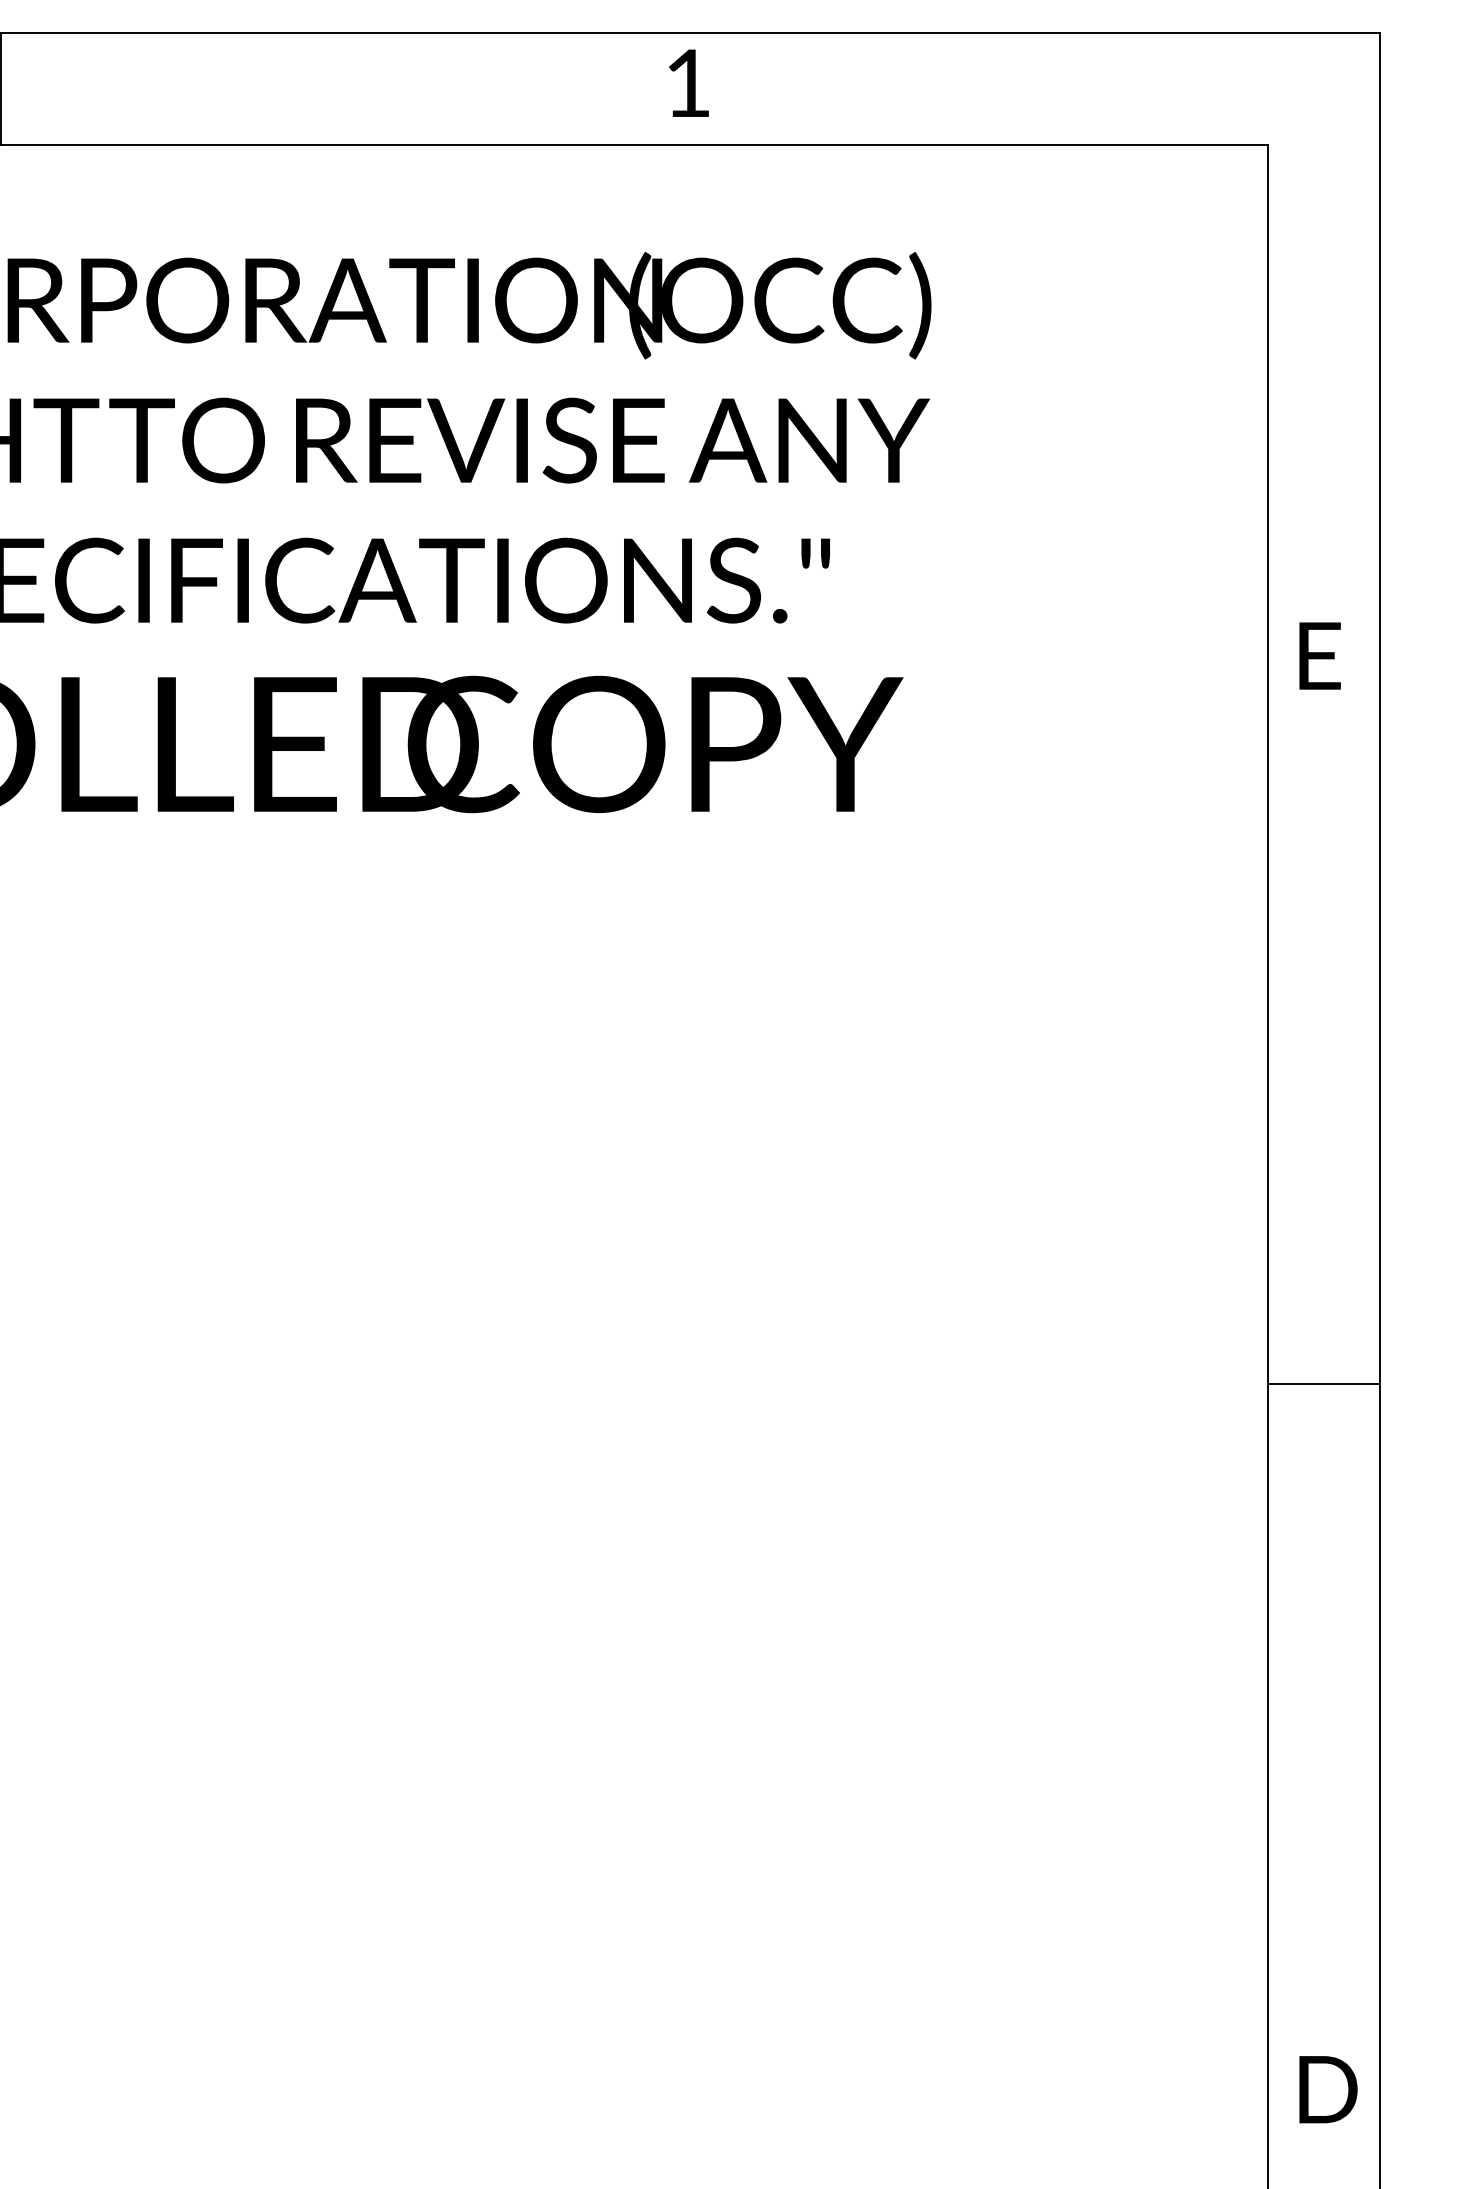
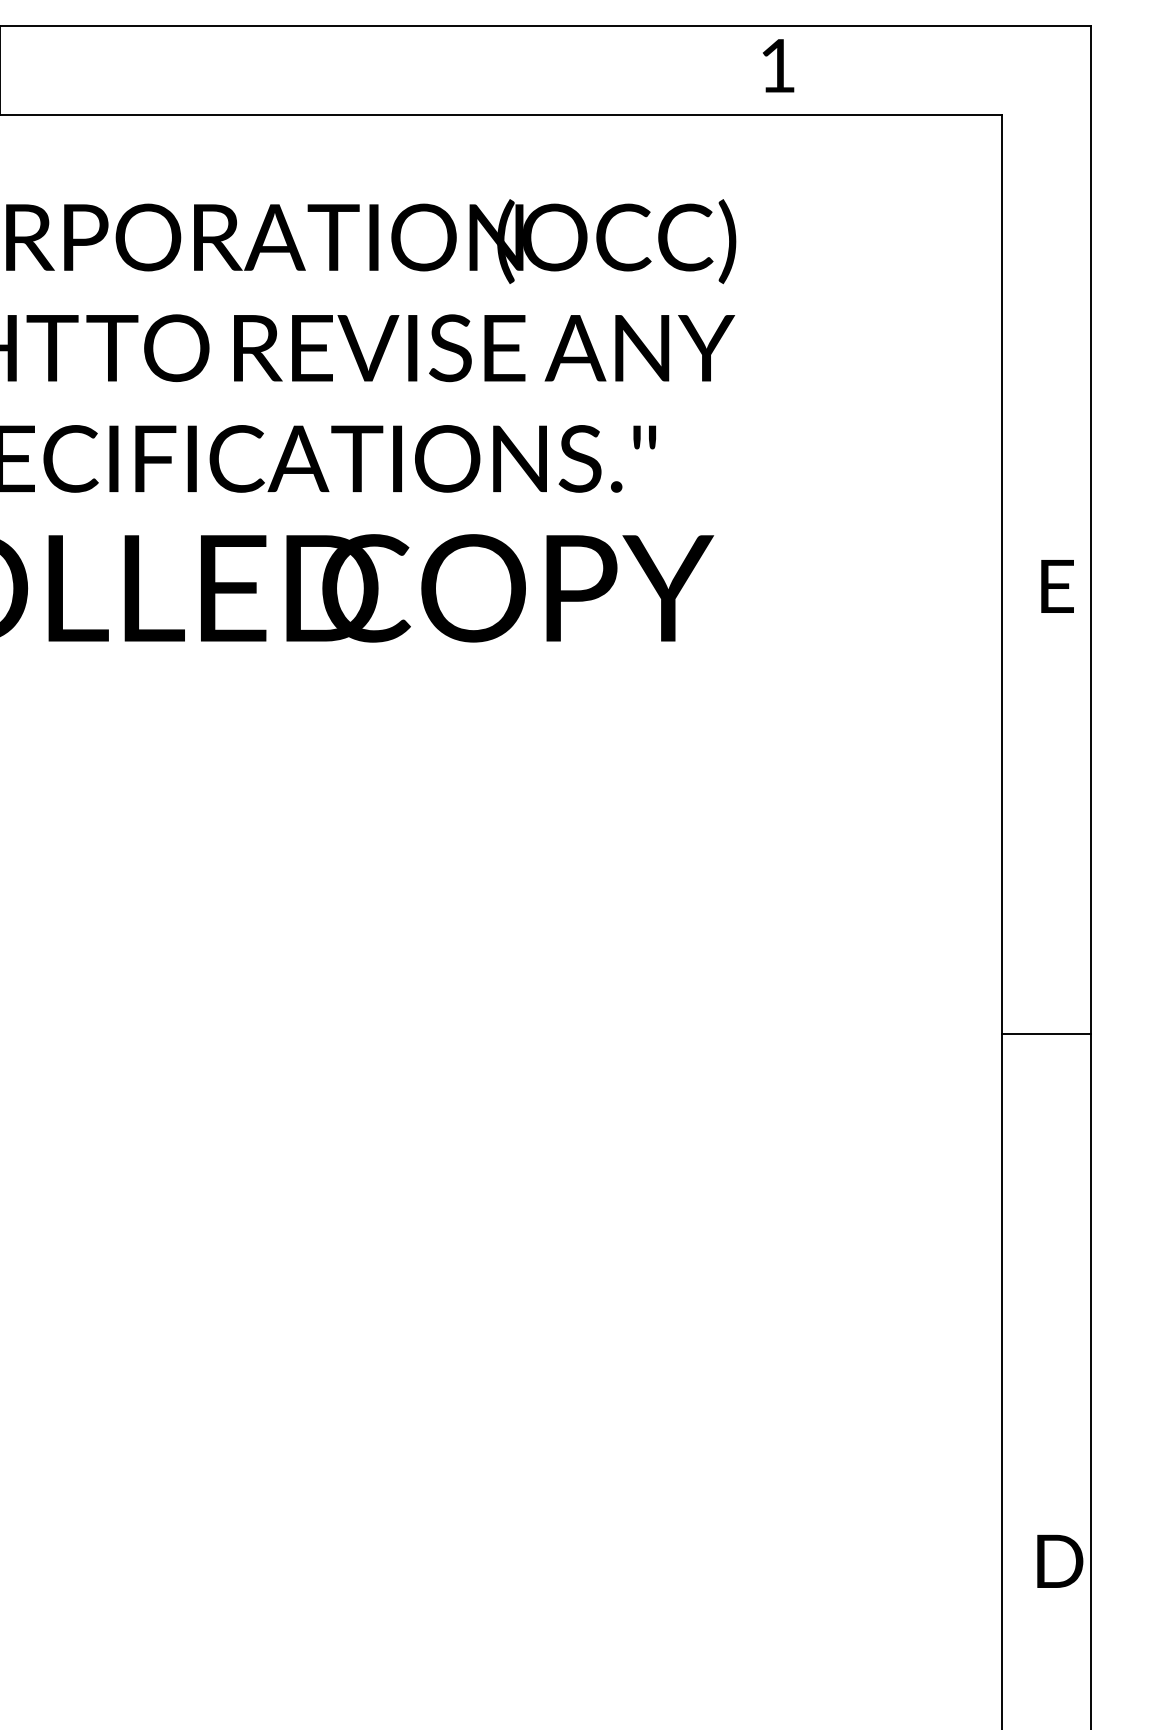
text: (688, 82) -> (778, 65), moved
text: (1319, 655) -> (1057, 586), moved
line: (1324, 1383) -> (1046, 1034), moved
text: (1328, 2089) -> (1060, 1561), moved

